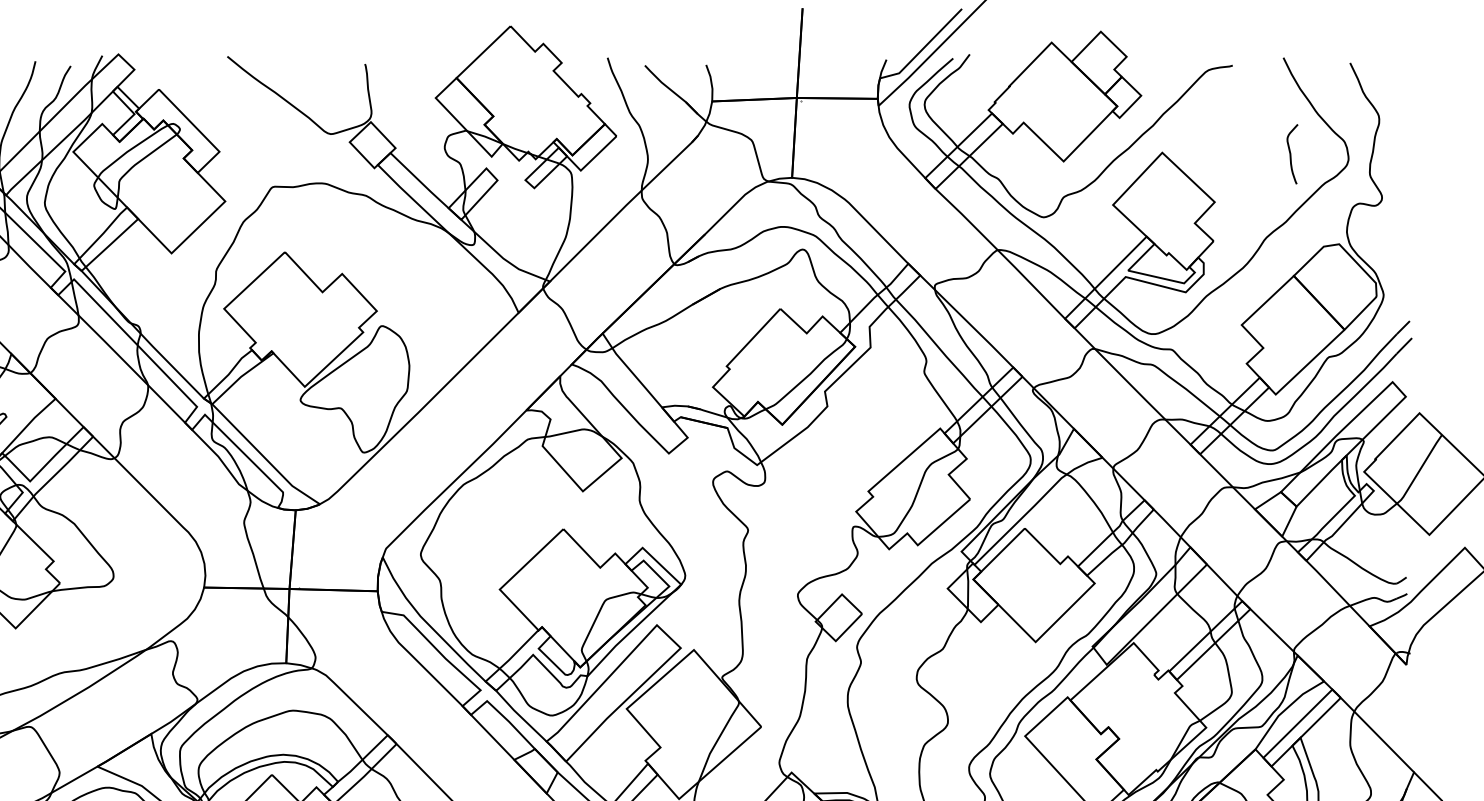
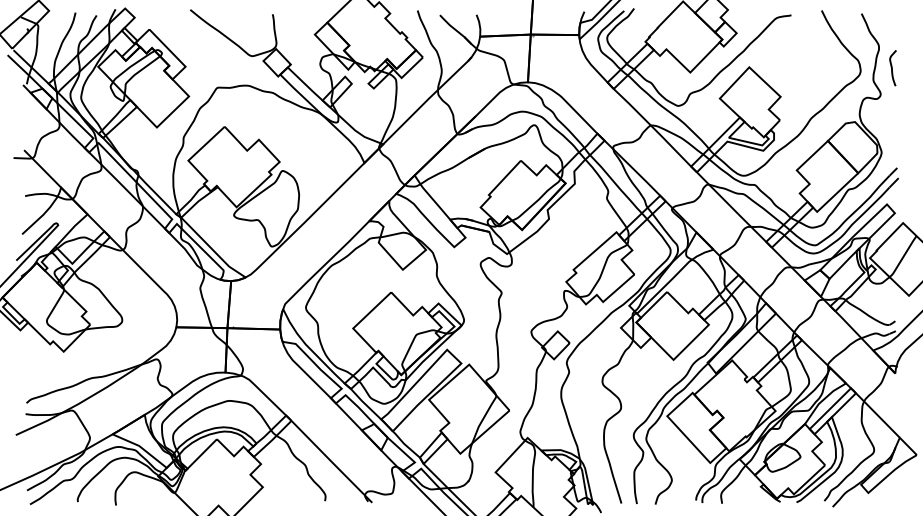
curve: (1291, 154) -> (892, 68), moved

